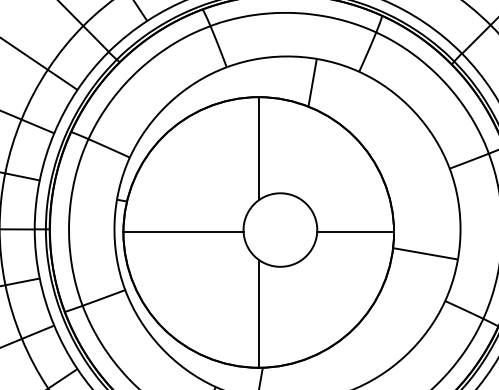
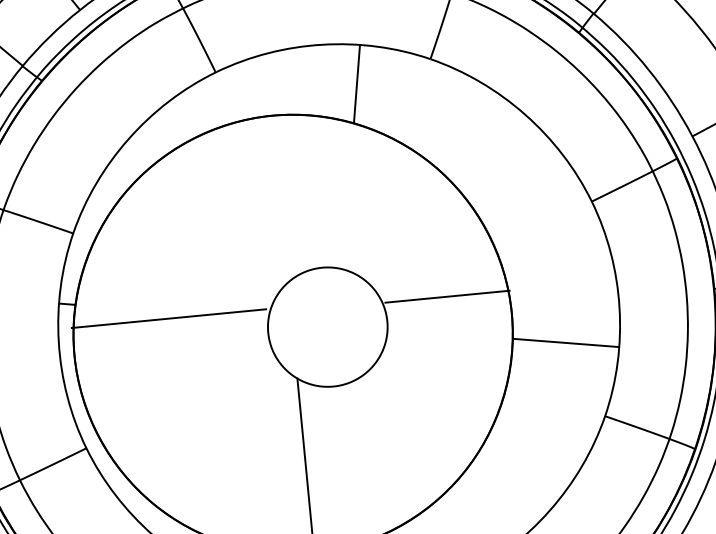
line: (258, 148) -> (279, 198), removed
line: (183, 232) -> (168, 318), moved
line: (355, 232) -> (447, 296), moved

